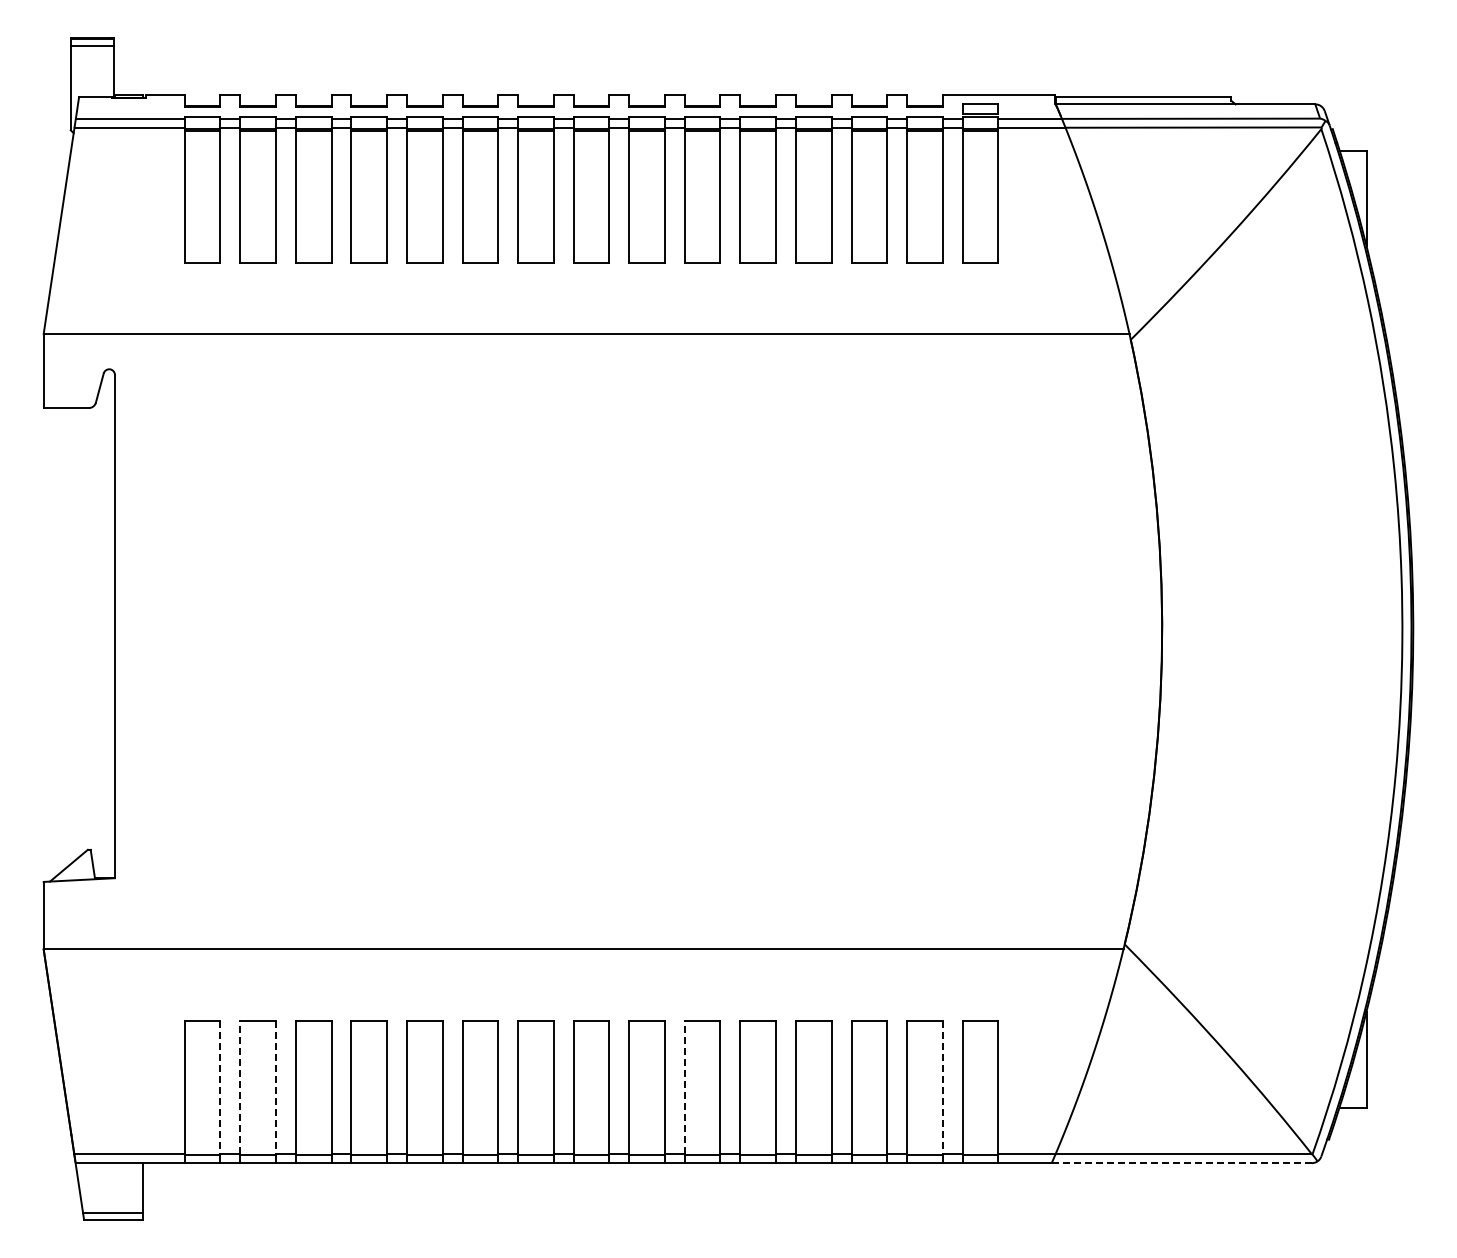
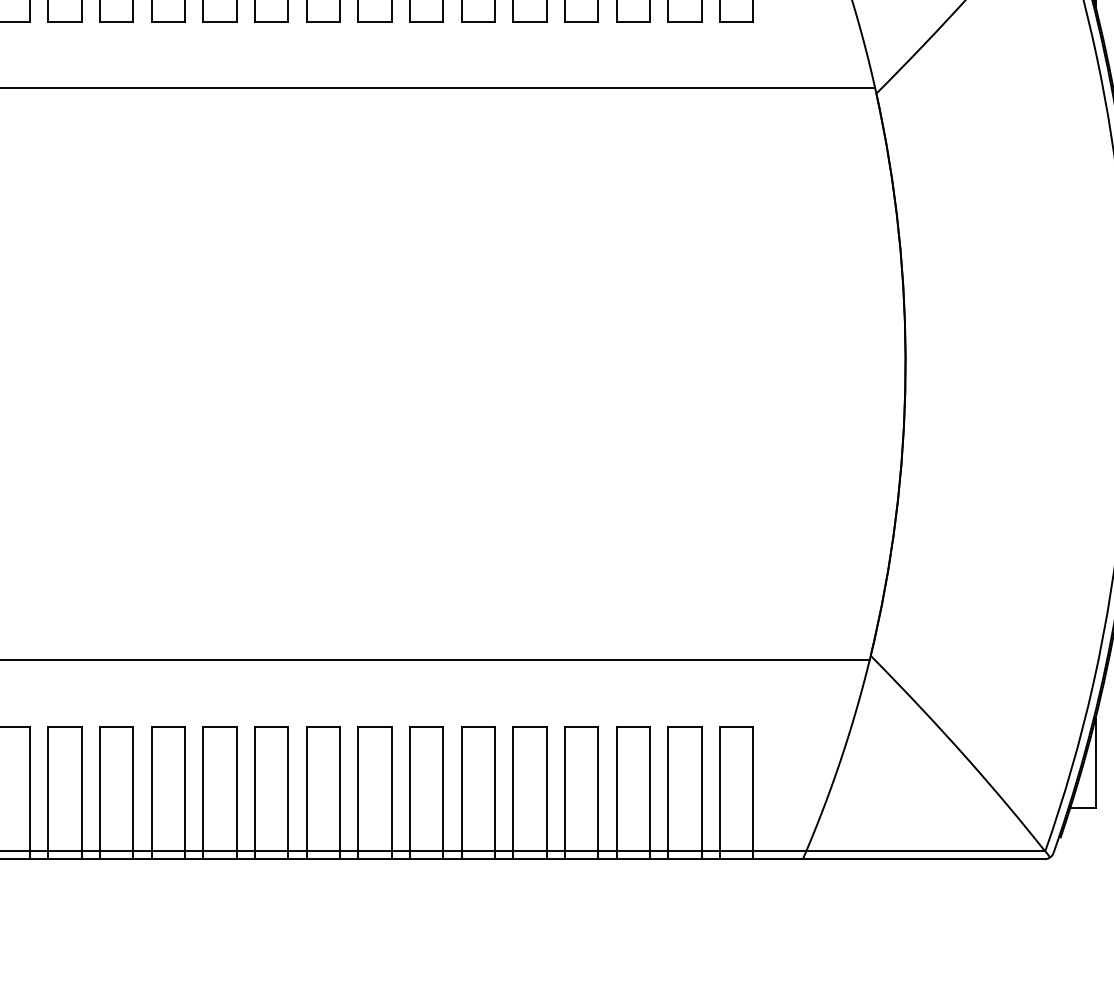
line: (220, 1087) -> (29, 788), dashed -> solid
line: (240, 1087) -> (48, 788), dashed -> solid
line: (275, 1087) -> (81, 788), dashed -> solid
line: (684, 1087) -> (461, 788), dashed -> solid
line: (942, 1087) -> (701, 788), dashed -> solid
line: (1182, 1163) -> (924, 859), dashed -> solid

